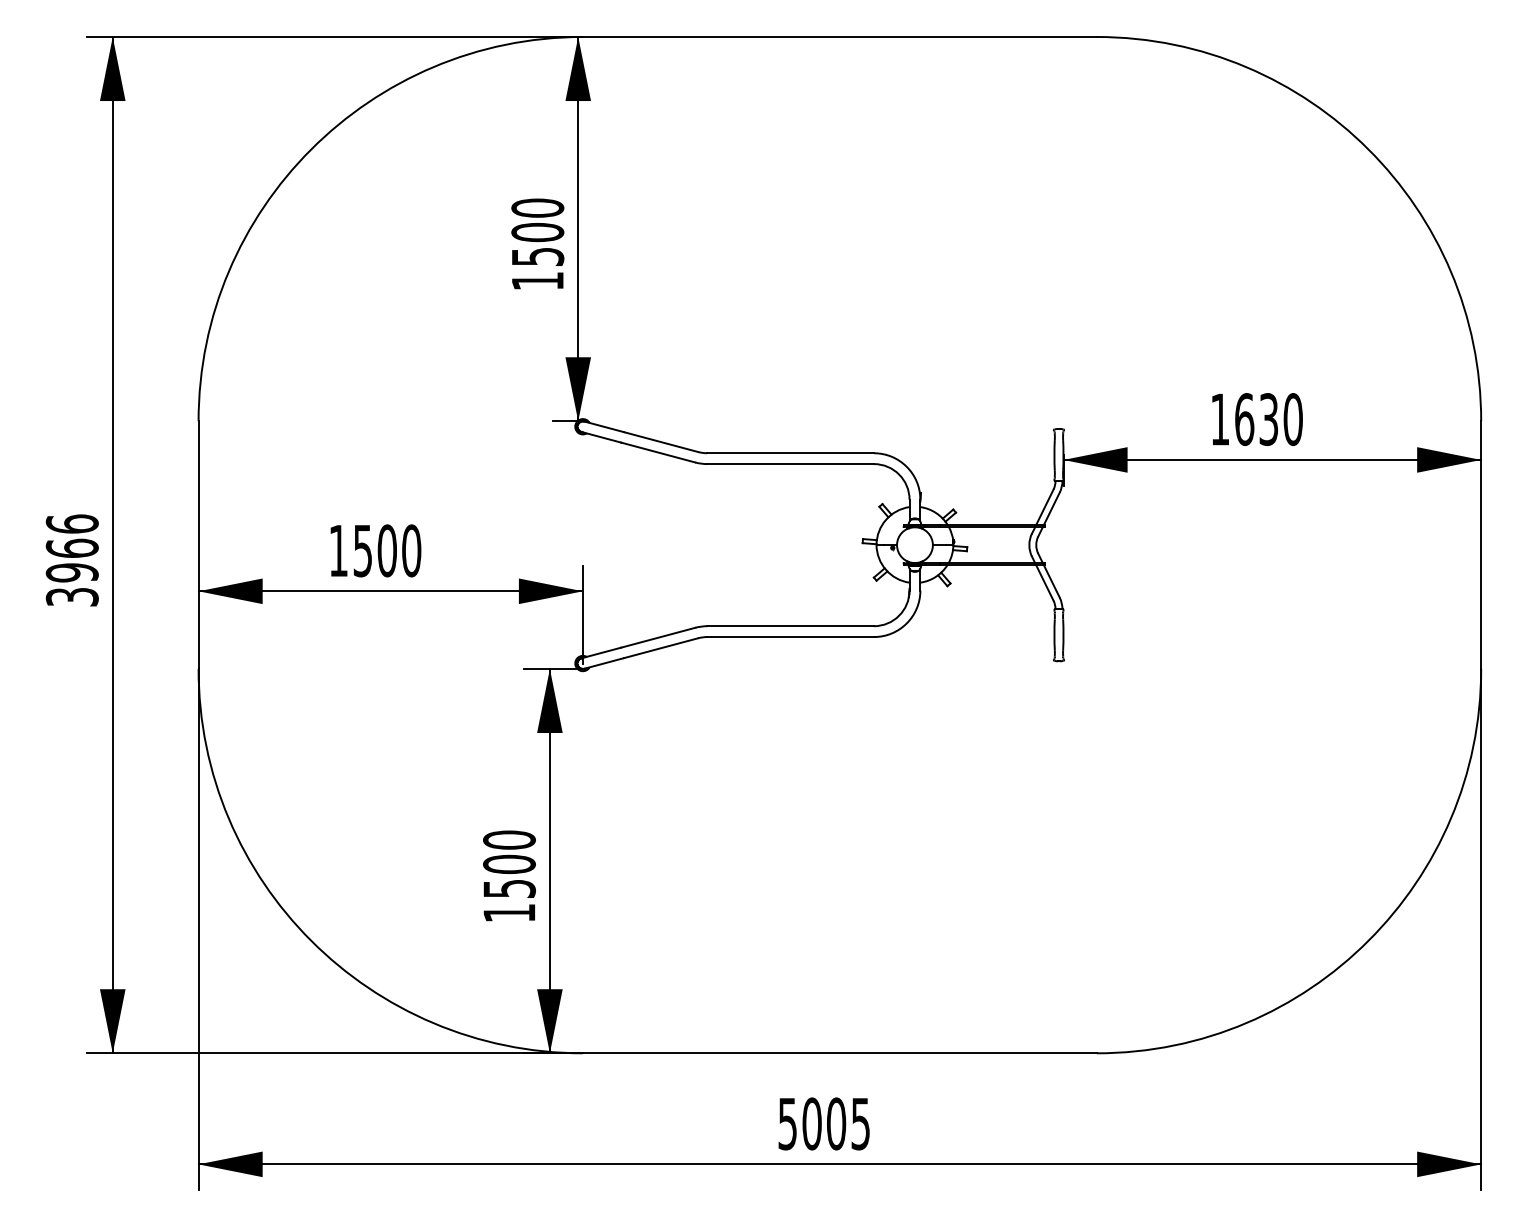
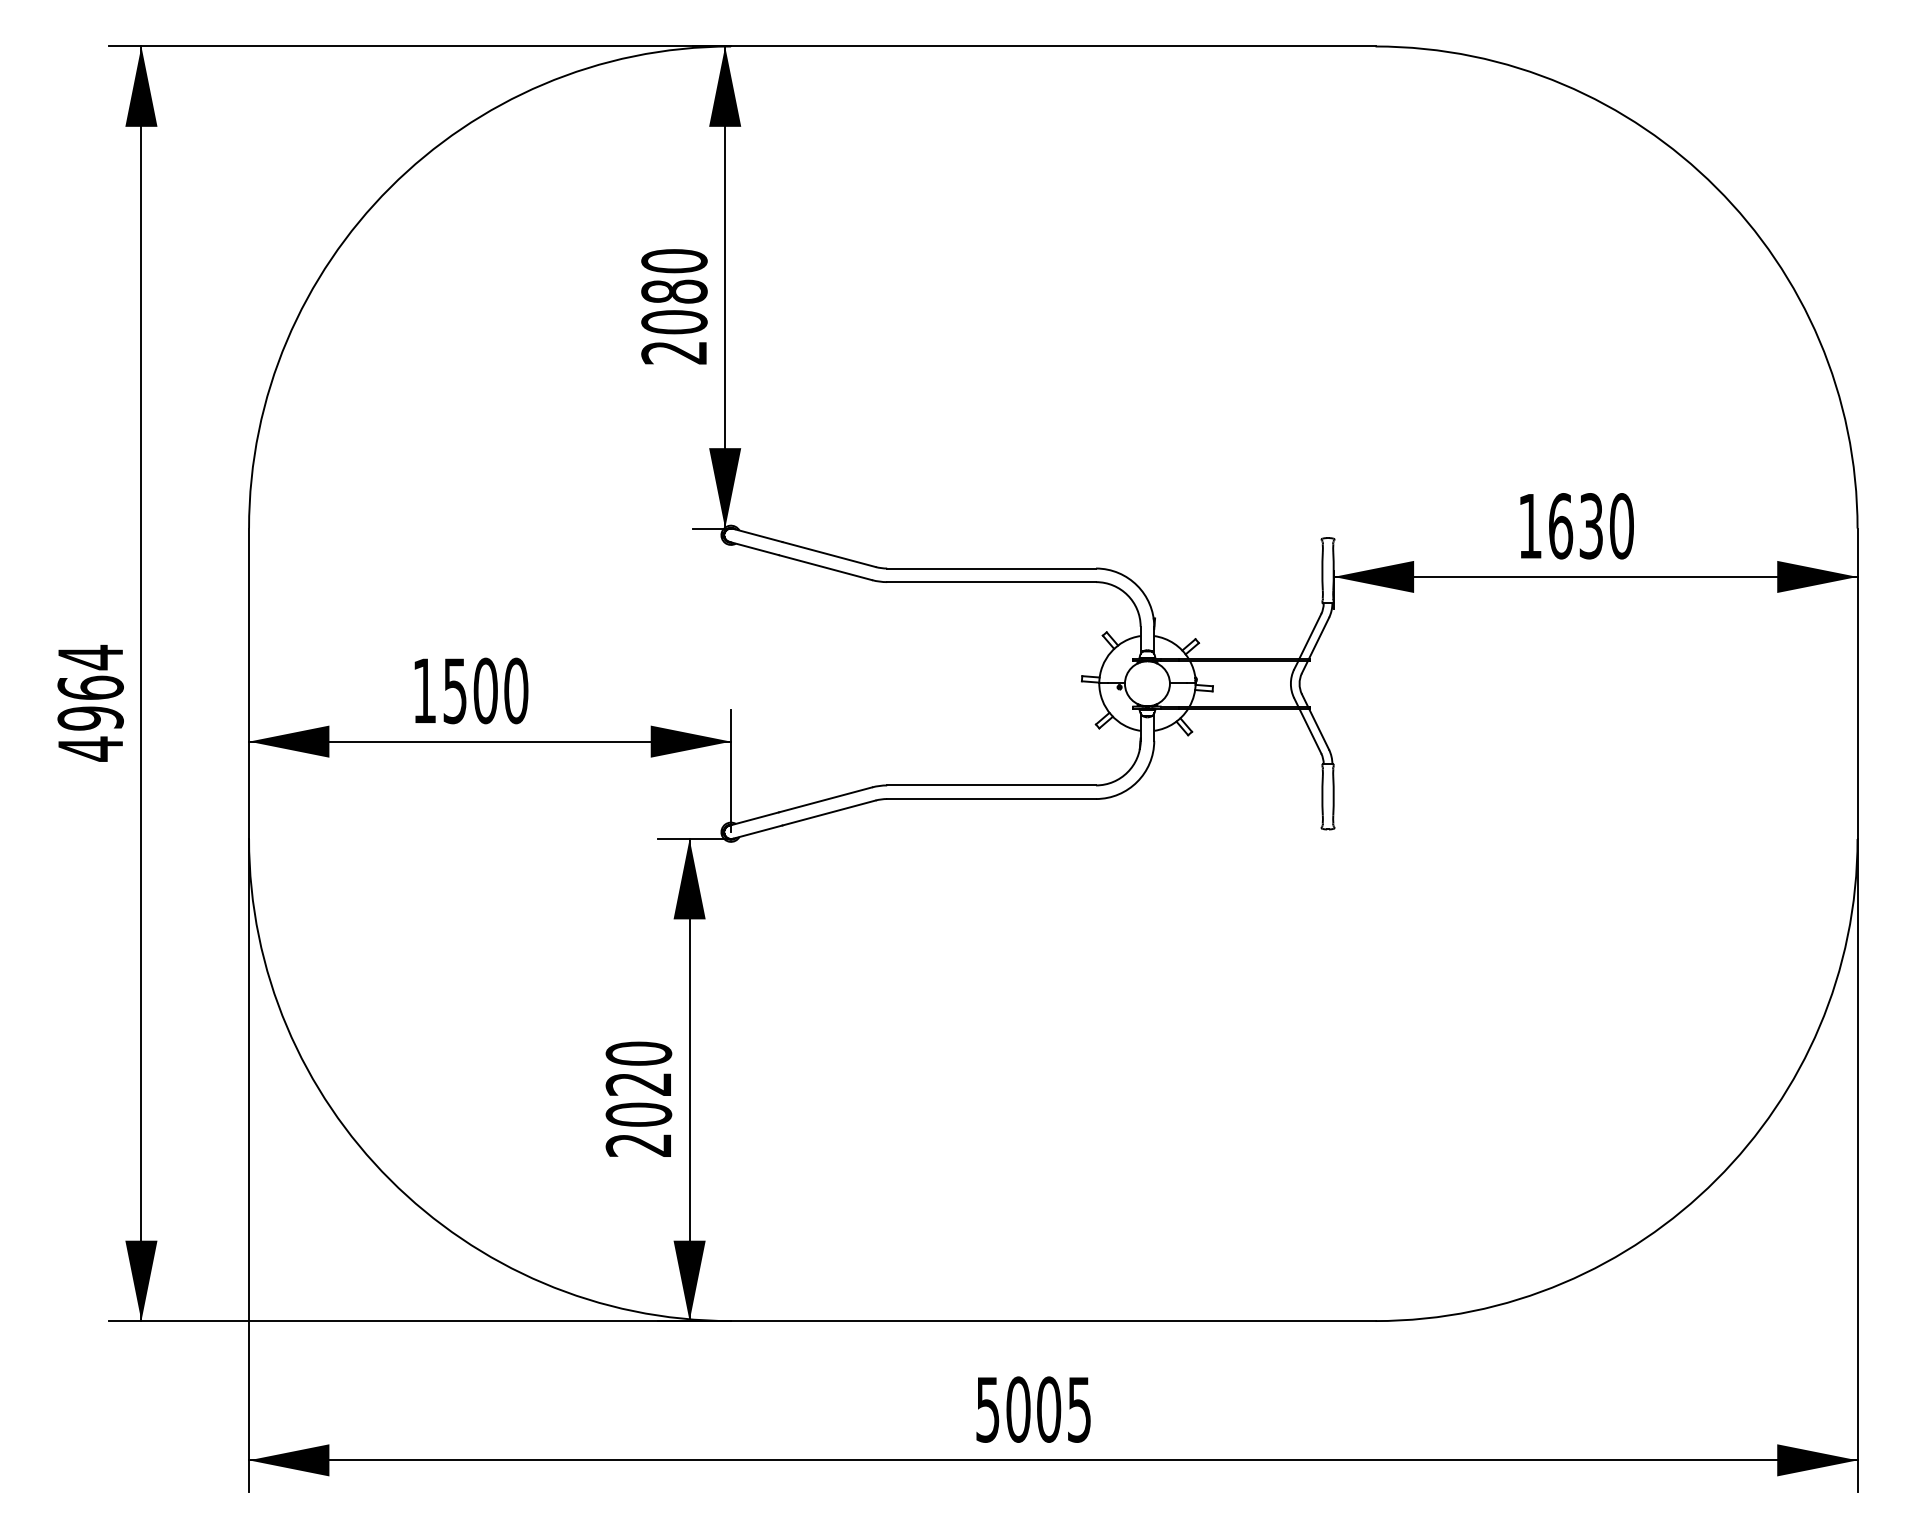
text: (537, 256) -> (674, 321), 1500 -> 2080
text: (71, 560) -> (89, 703), 3966 -> 4964
text: (509, 888) -> (638, 1114), 1500 -> 2020

